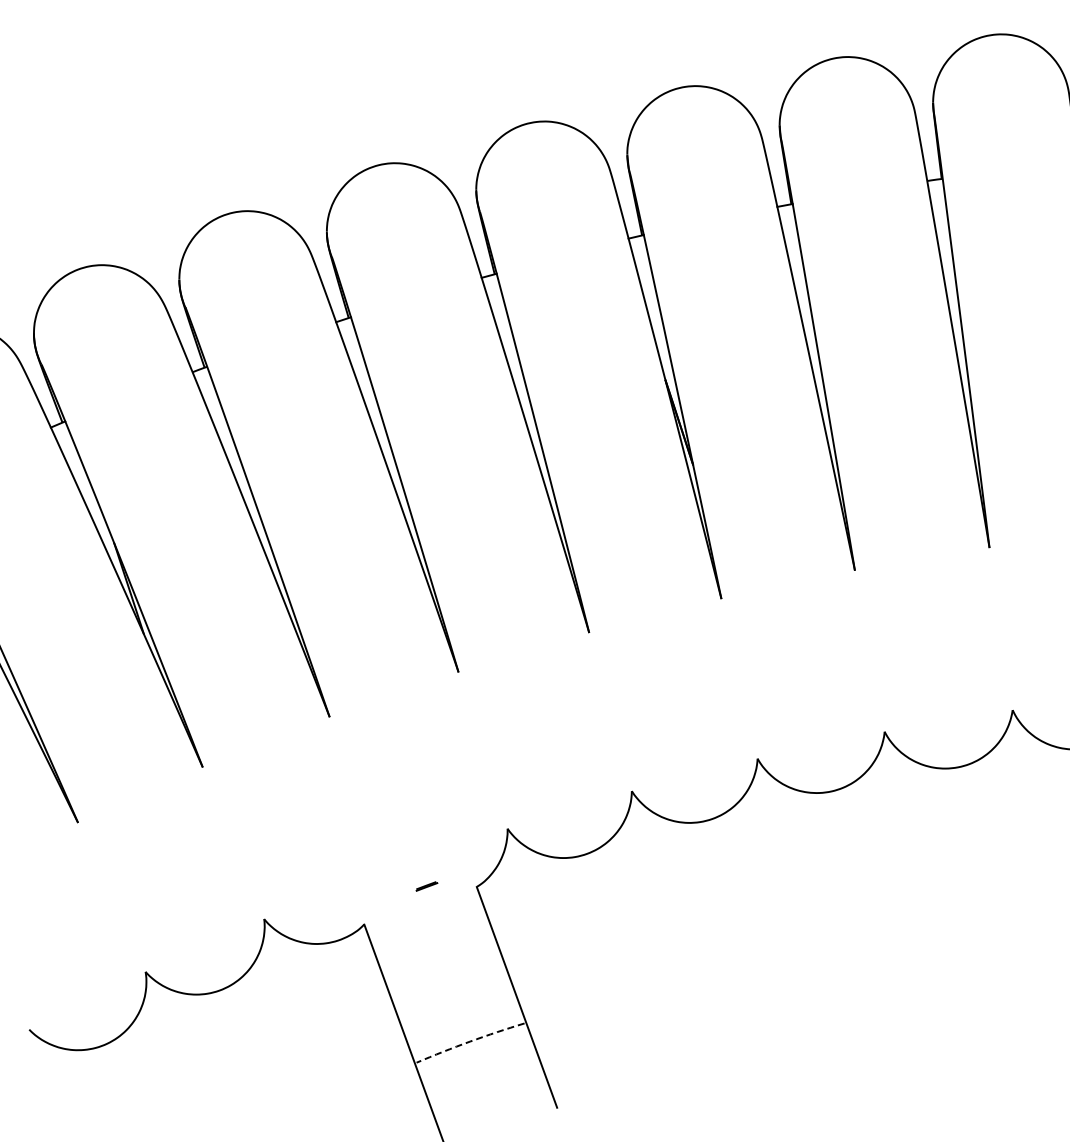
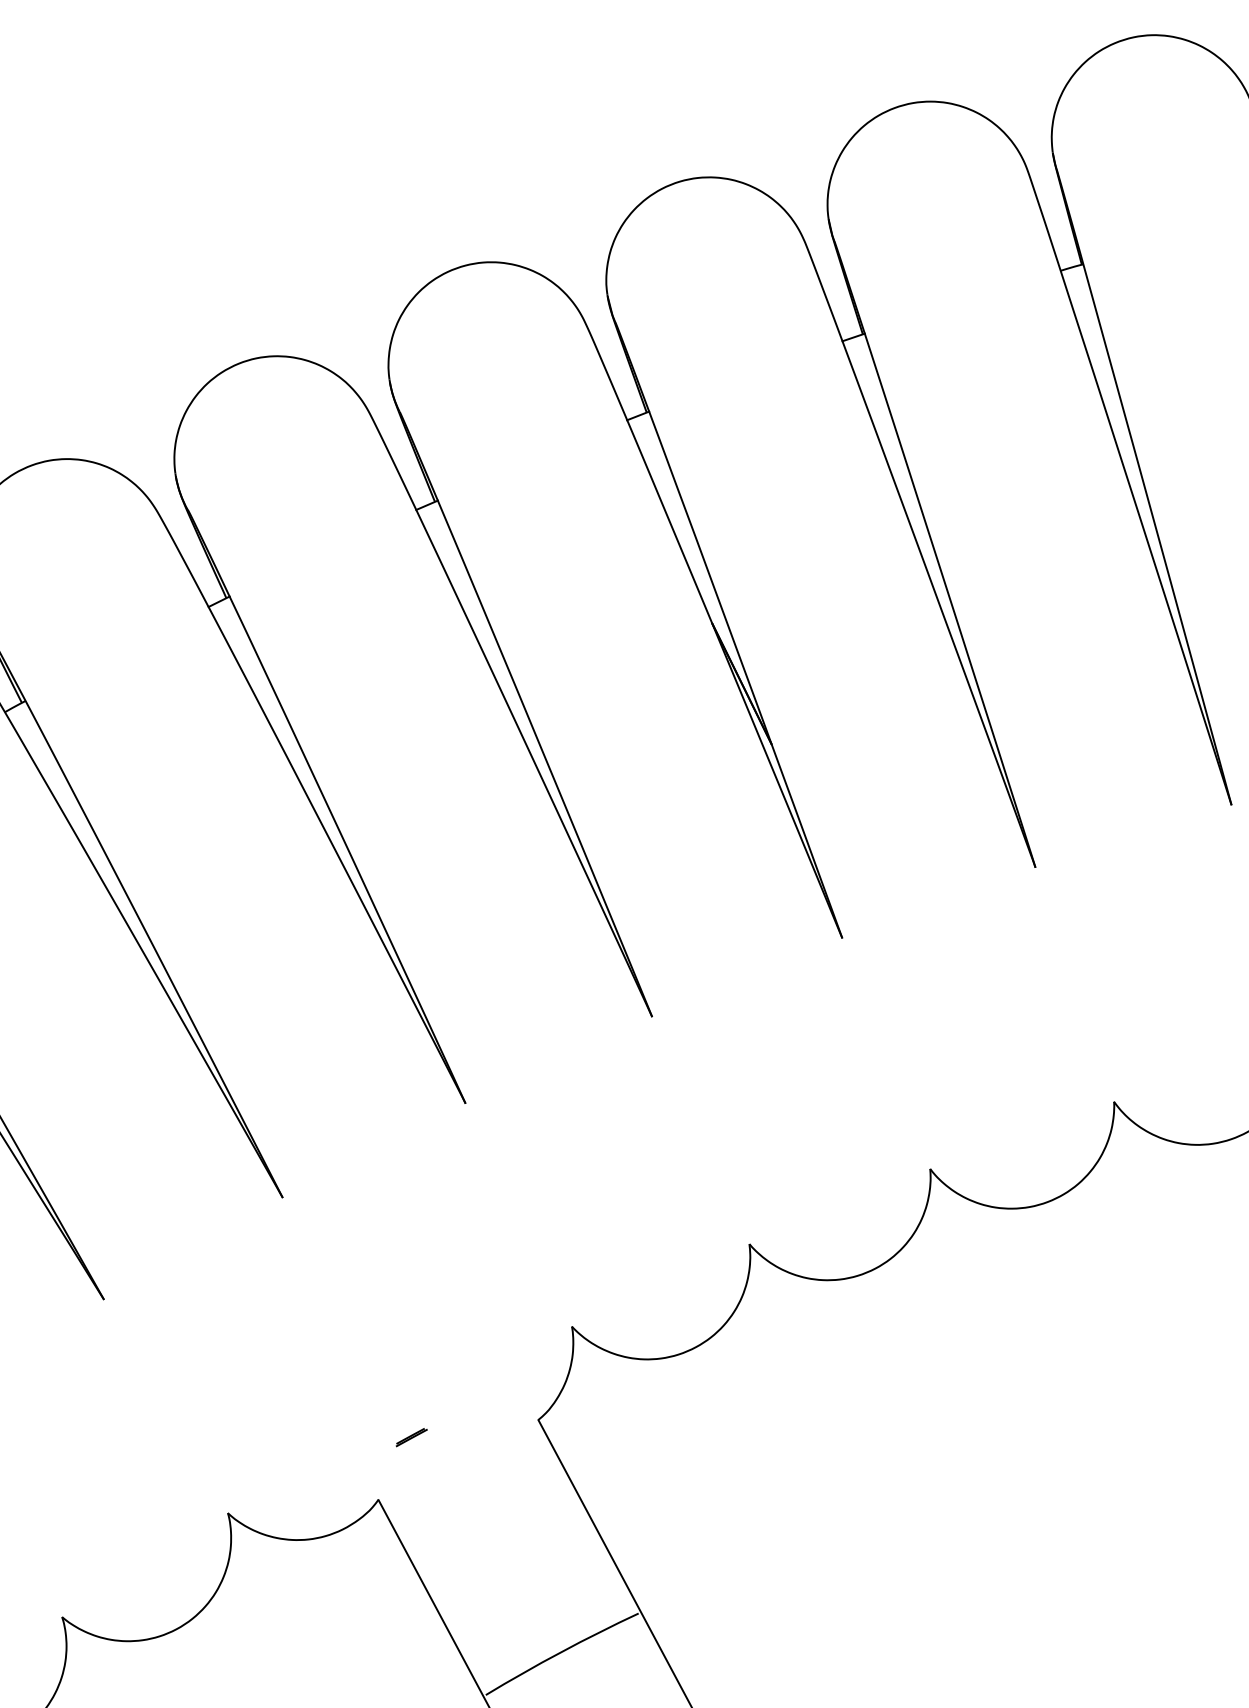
line: (426, 886) -> (410, 1437), moved
arc: (470, 1041) -> (561, 1651), dashed -> solid

